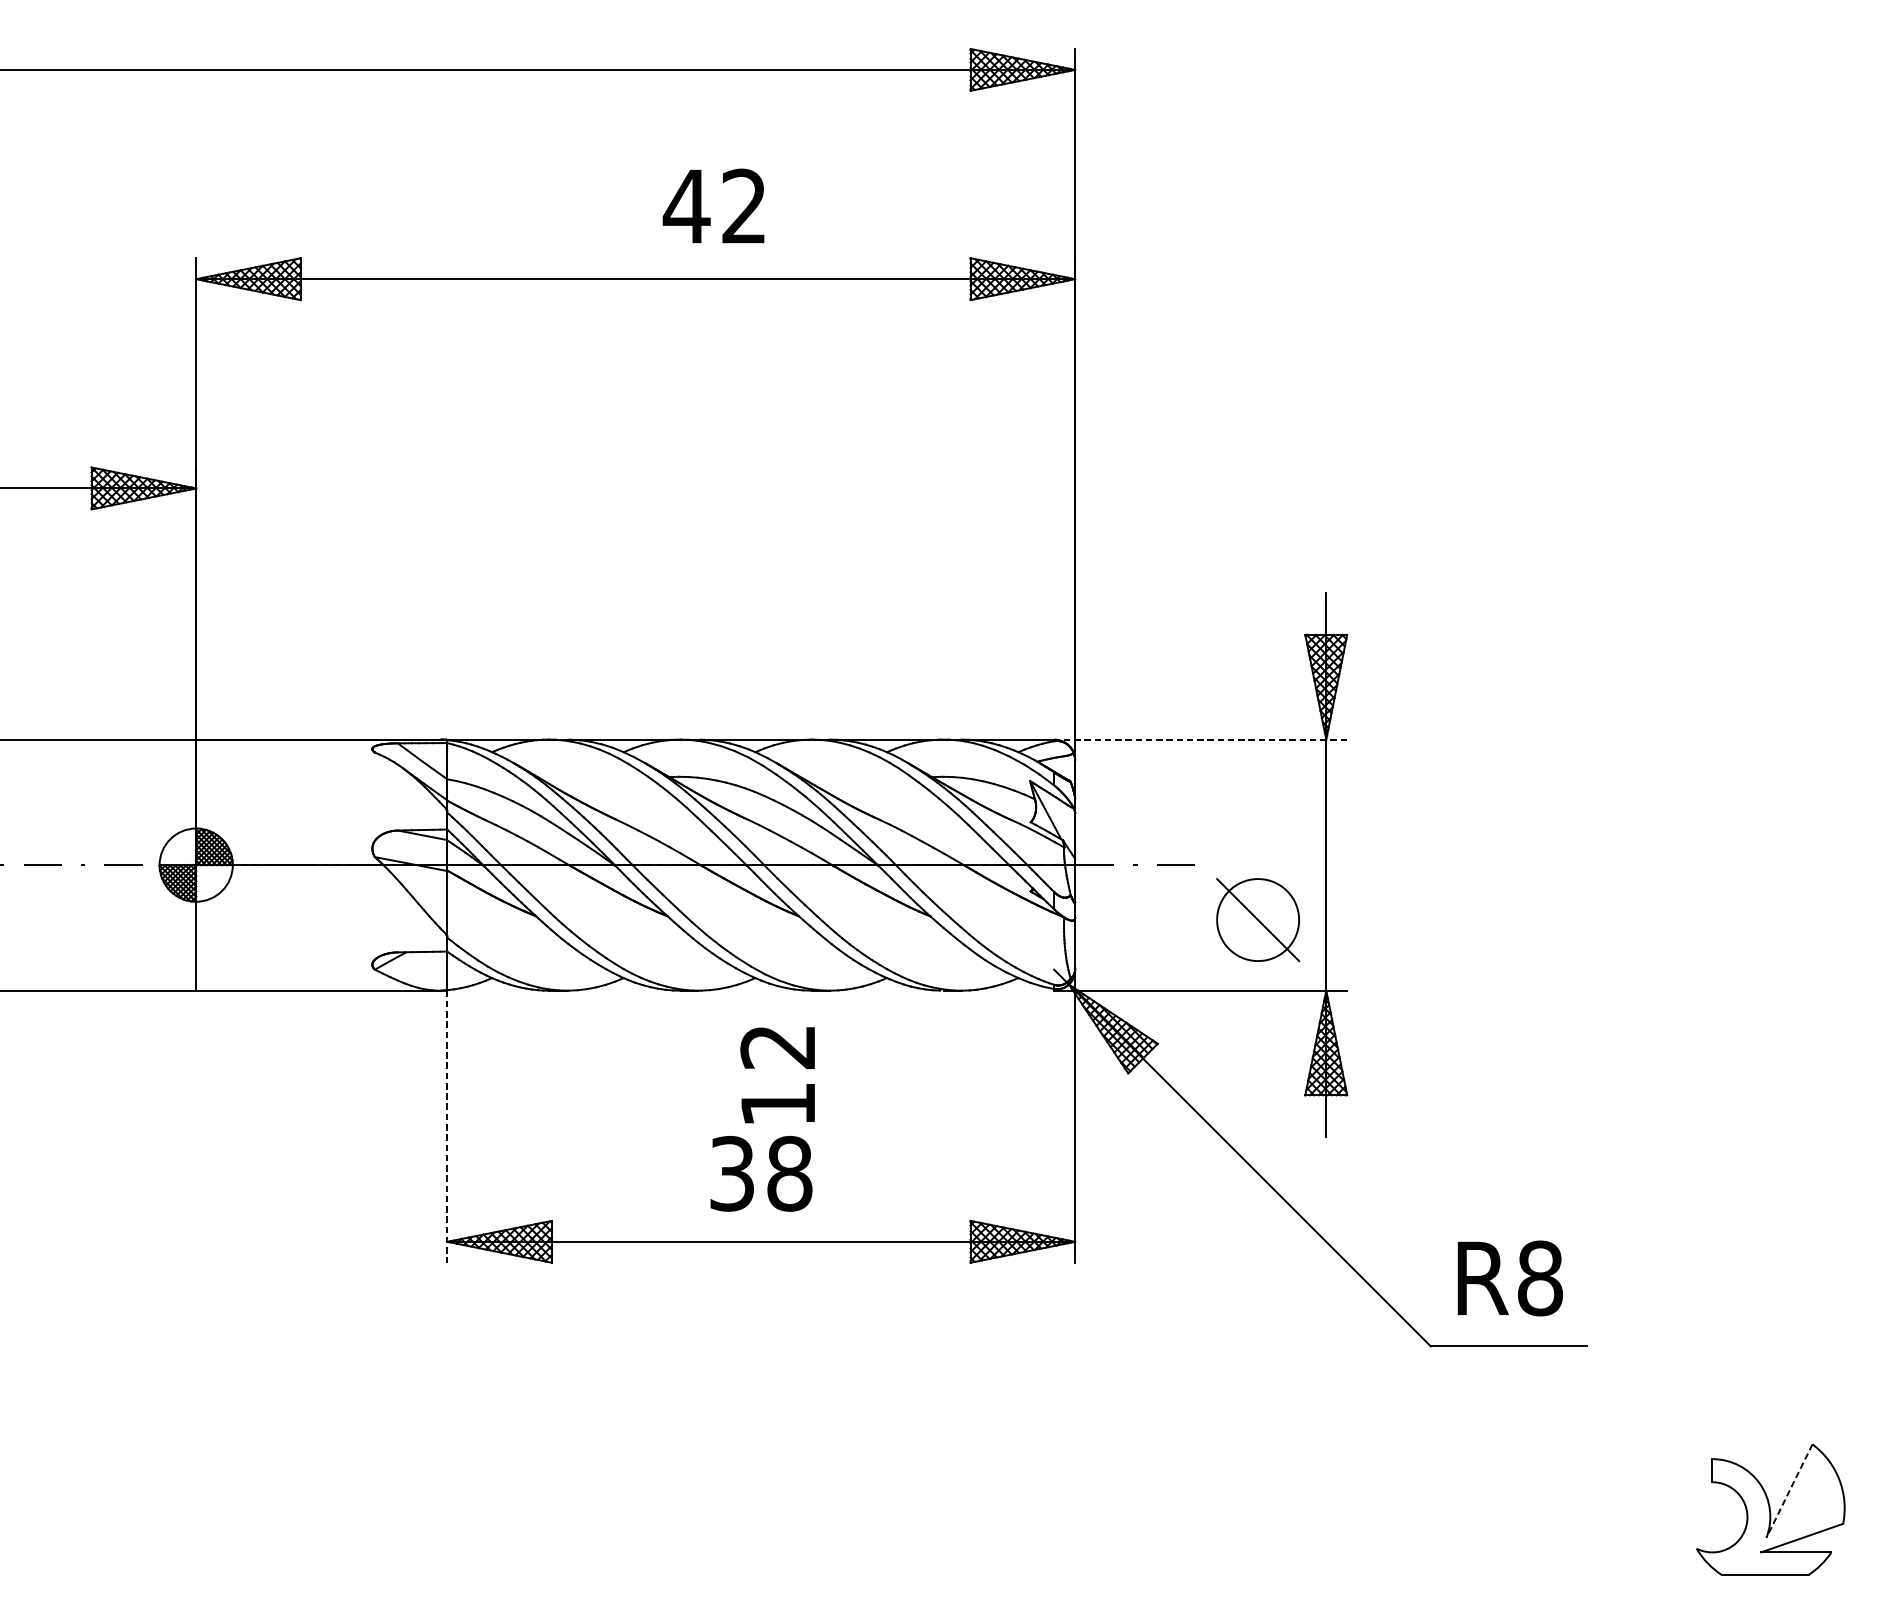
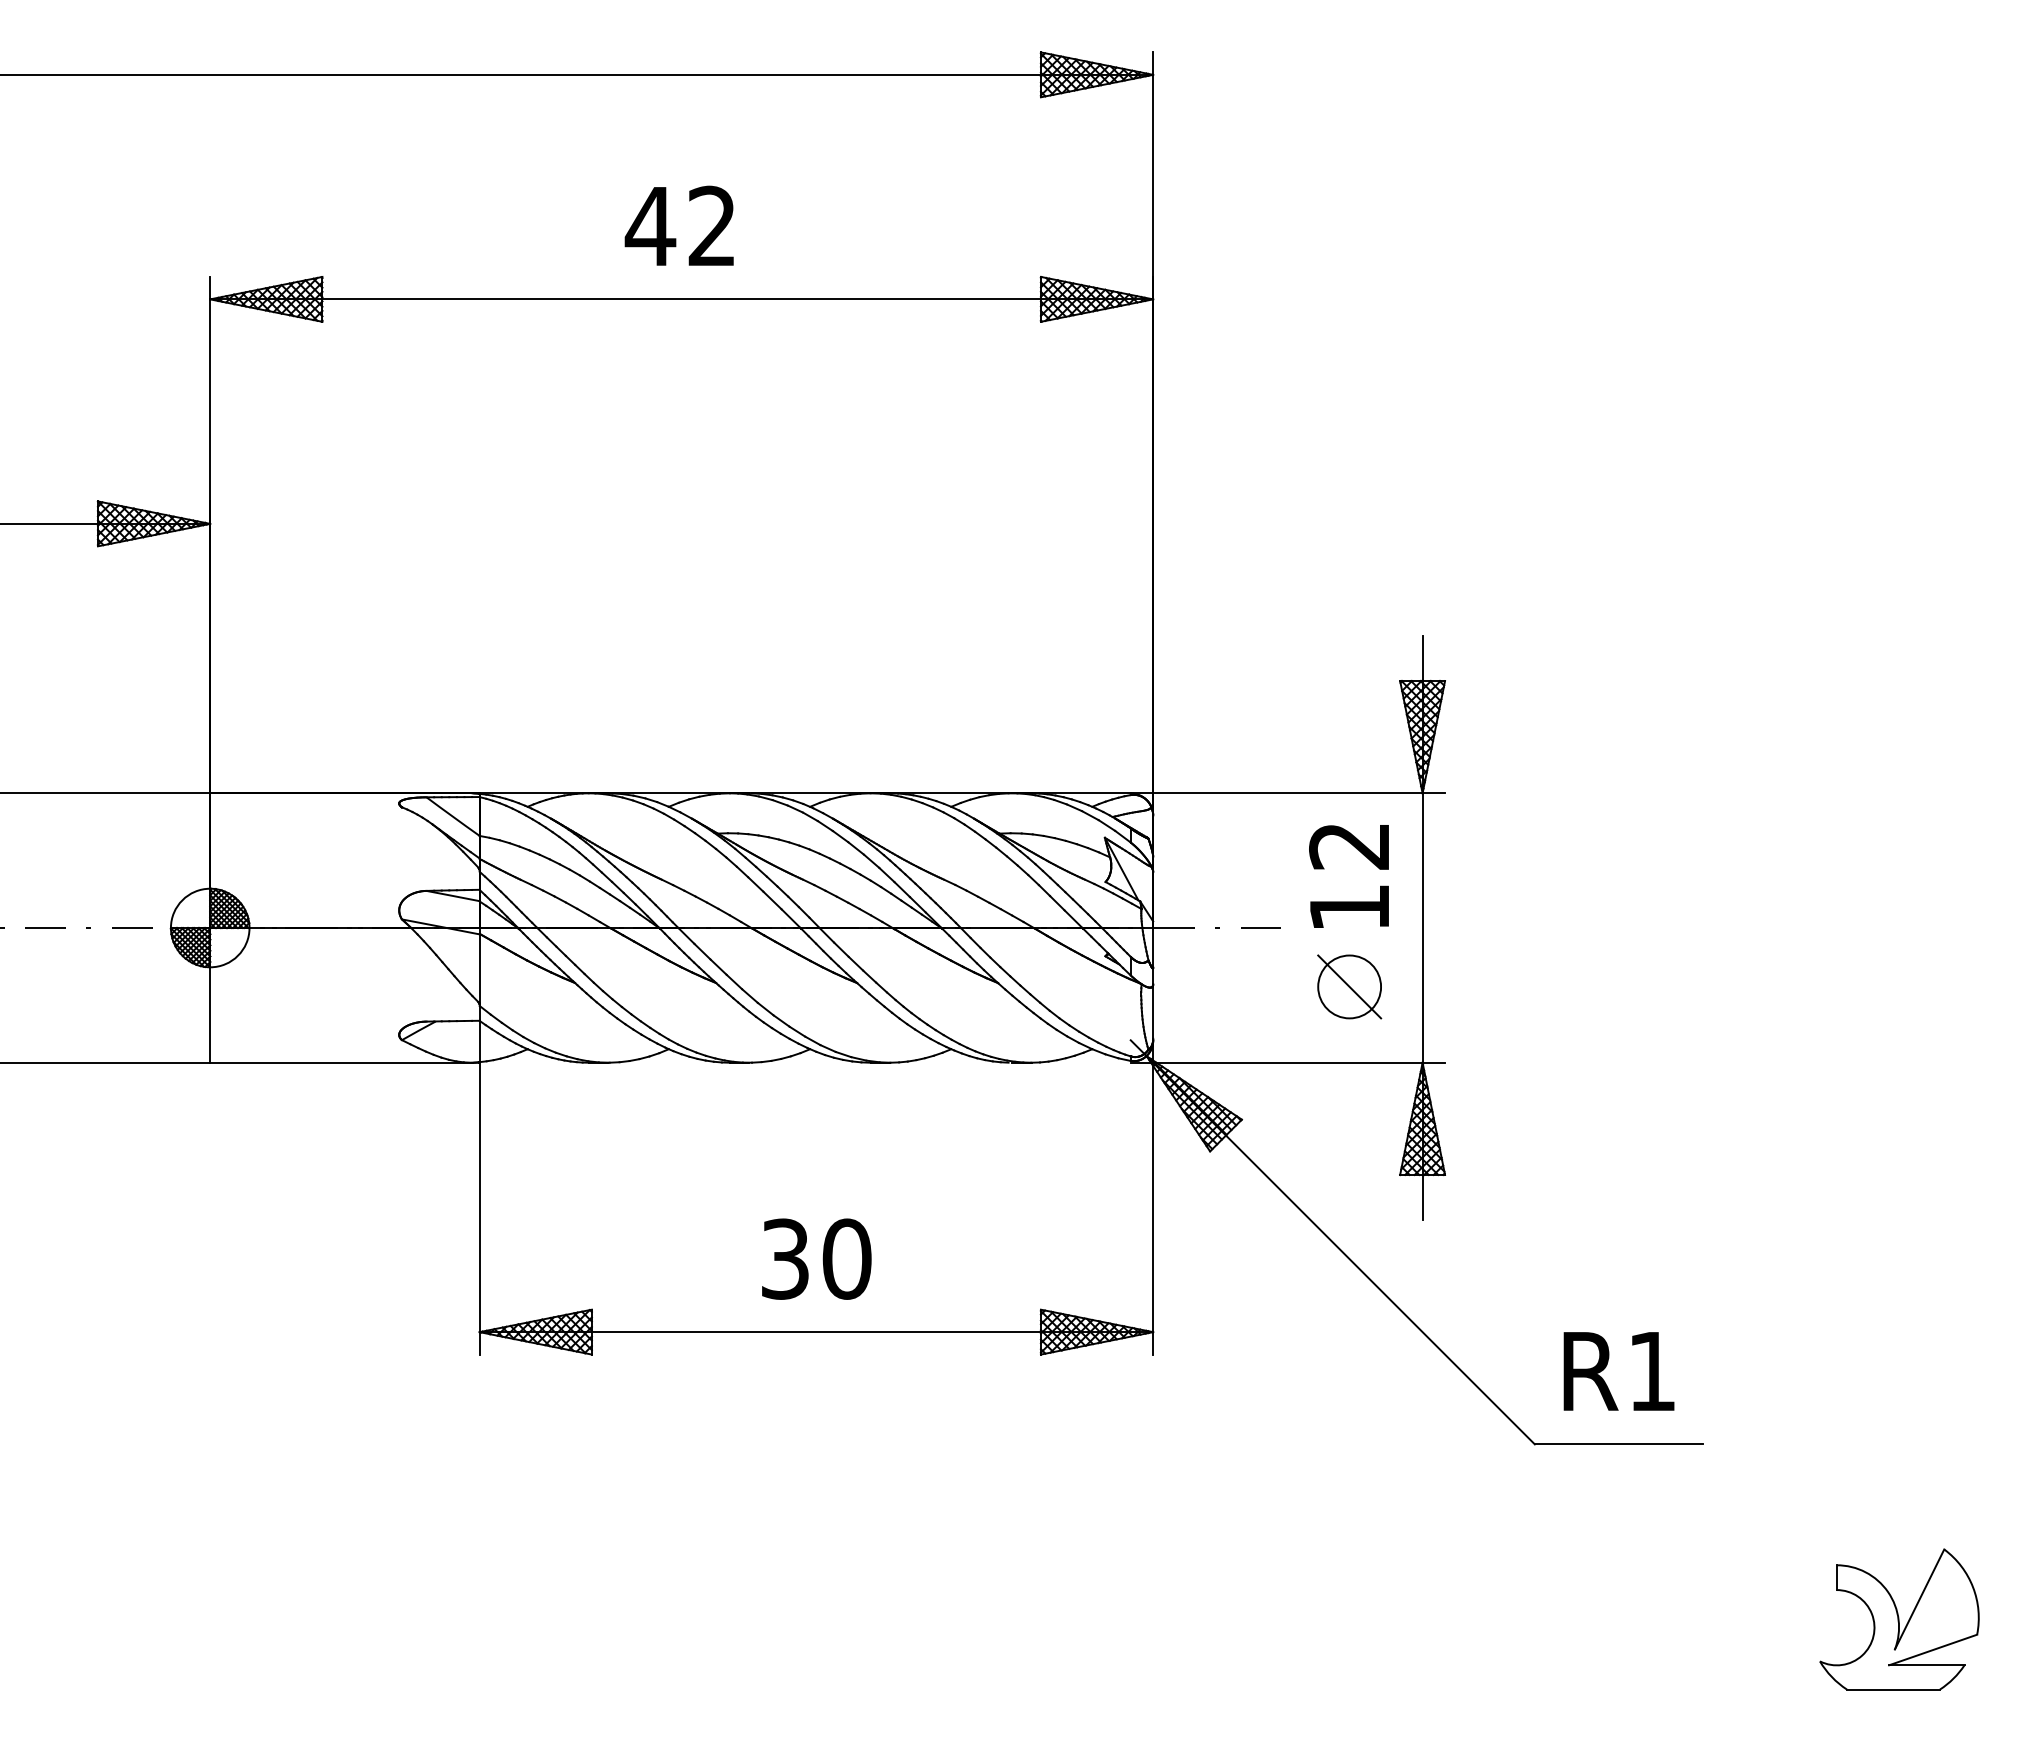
text: (712, 205) -> (678, 225), moved
line: (1200, 739) -> (1287, 793), dashed -> solid
part: (1258, 919) -> (1349, 986), size x0.71
text: (777, 1075) -> (1348, 876), moved
line: (447, 1126) -> (479, 1208), dashed -> solid
text: (789, 1173) -> (846, 1258), 38 -> 30
text: (1540, 1278) -> (1652, 1371), R8 -> R1
line: (1789, 1491) -> (1919, 1599), dashed -> solid

